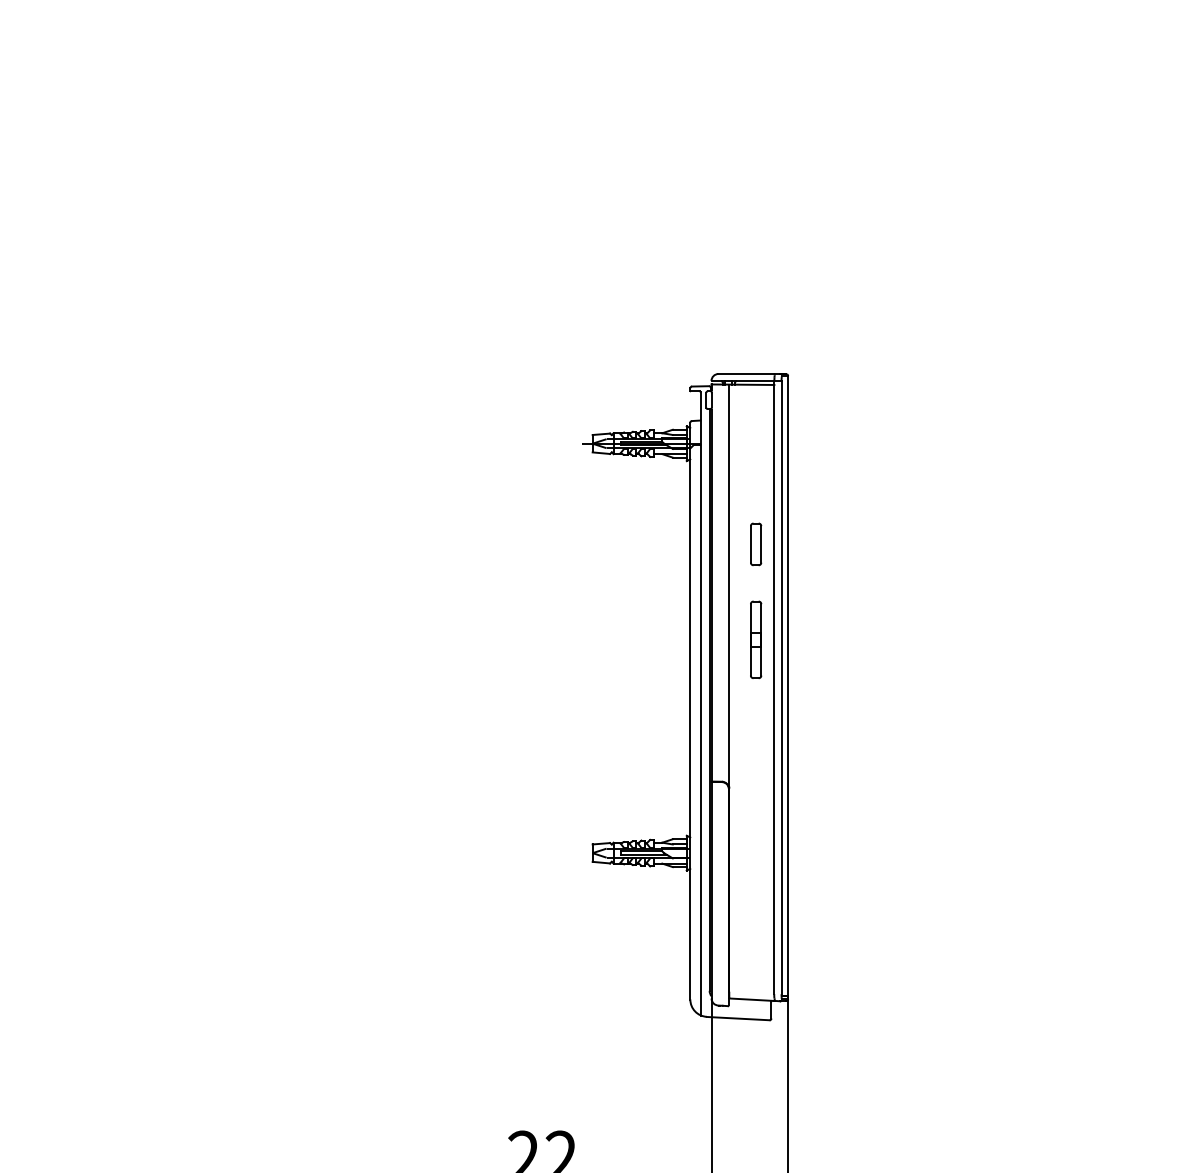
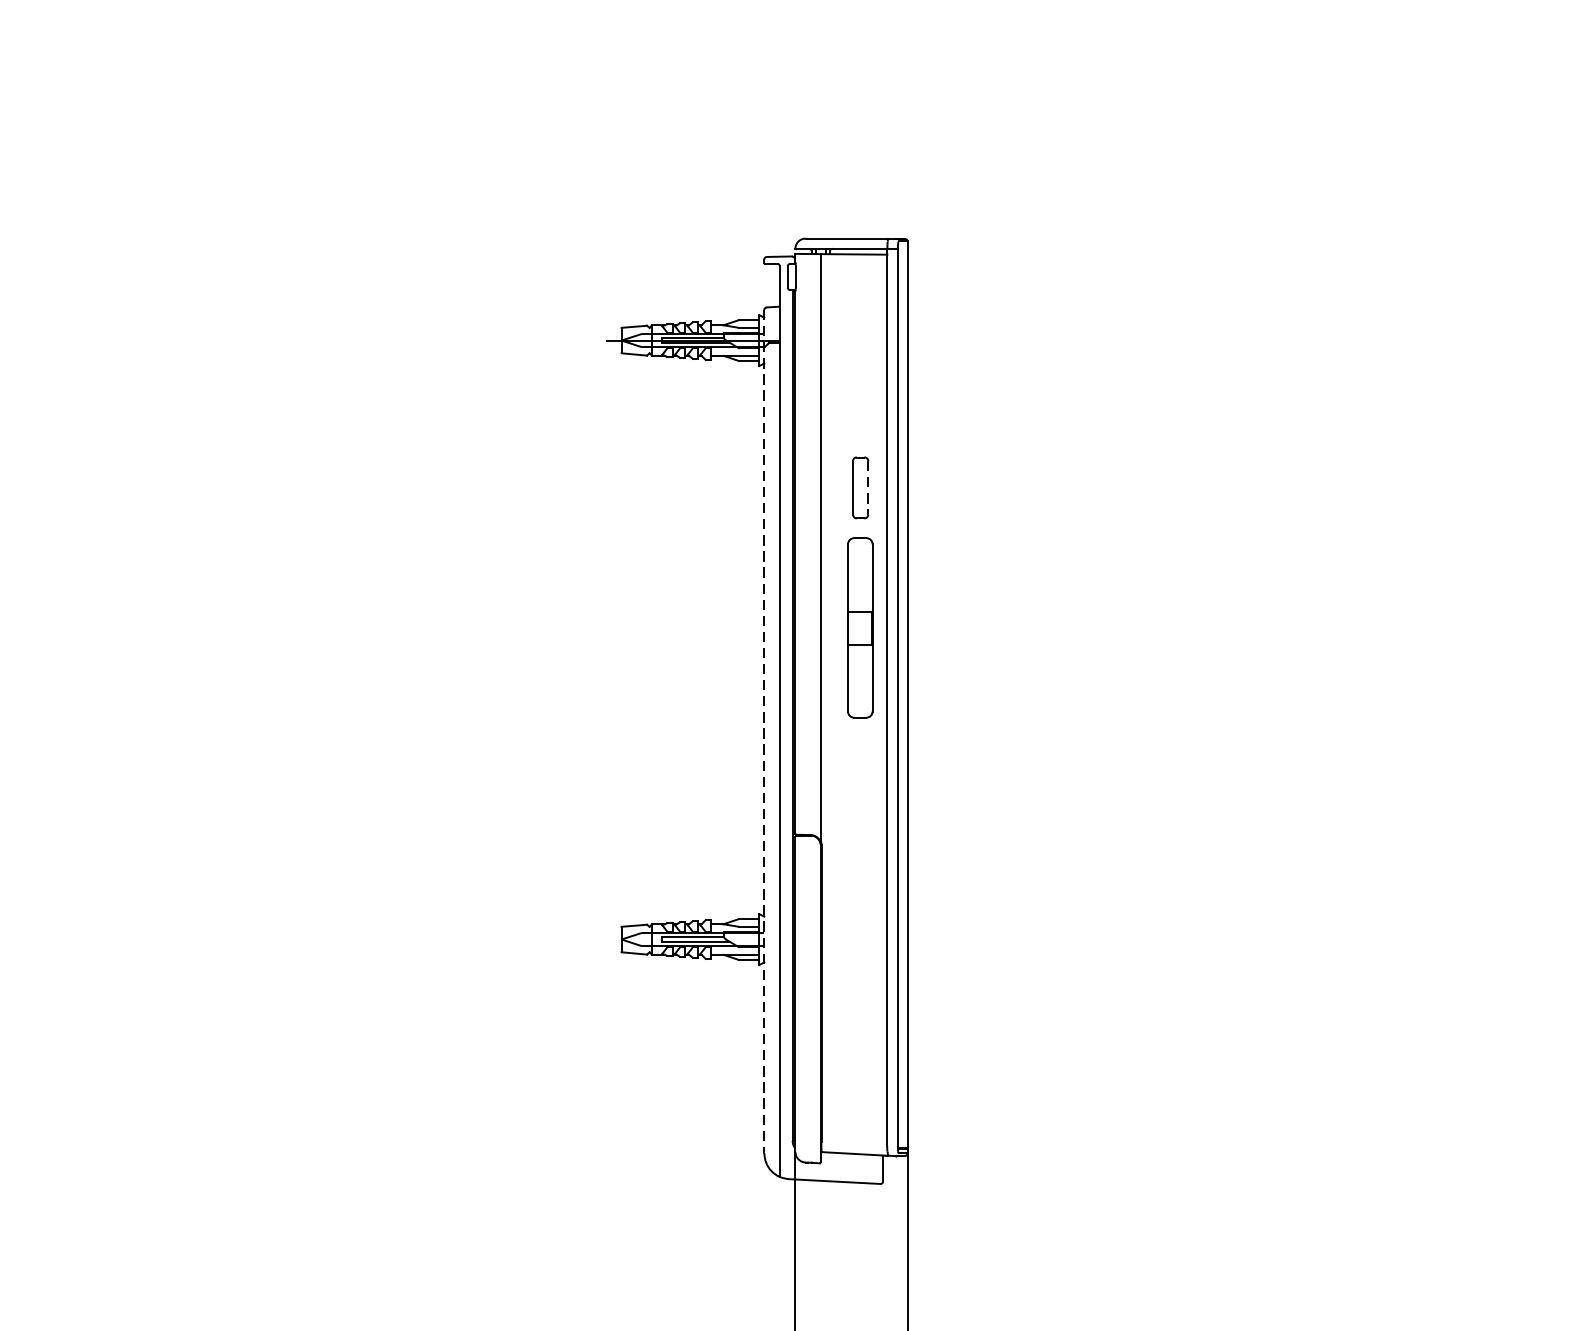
line: (761, 544) -> (868, 488), solid -> dashed
part: (756, 639) -> (861, 626), size x1.6
line: (690, 711) -> (764, 732), solid -> dashed

